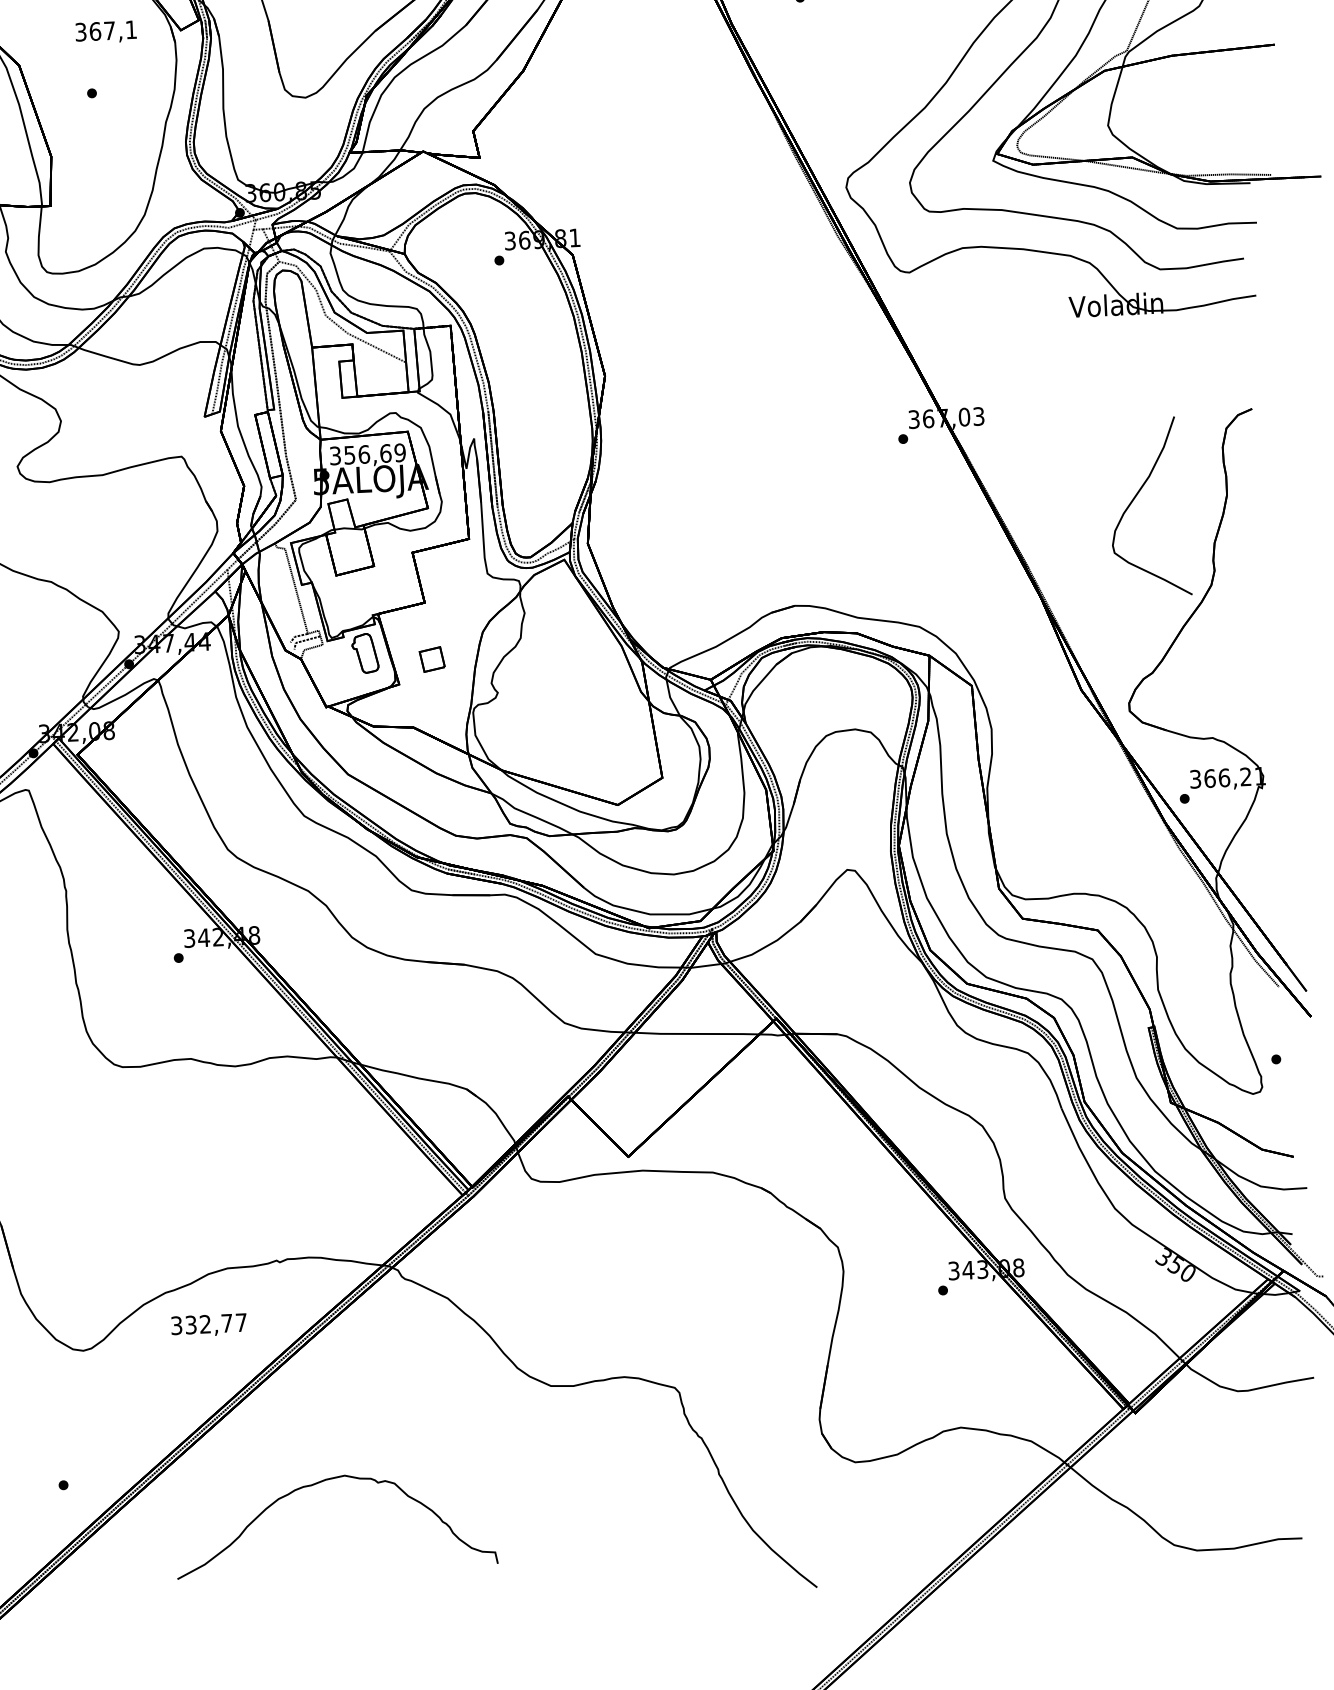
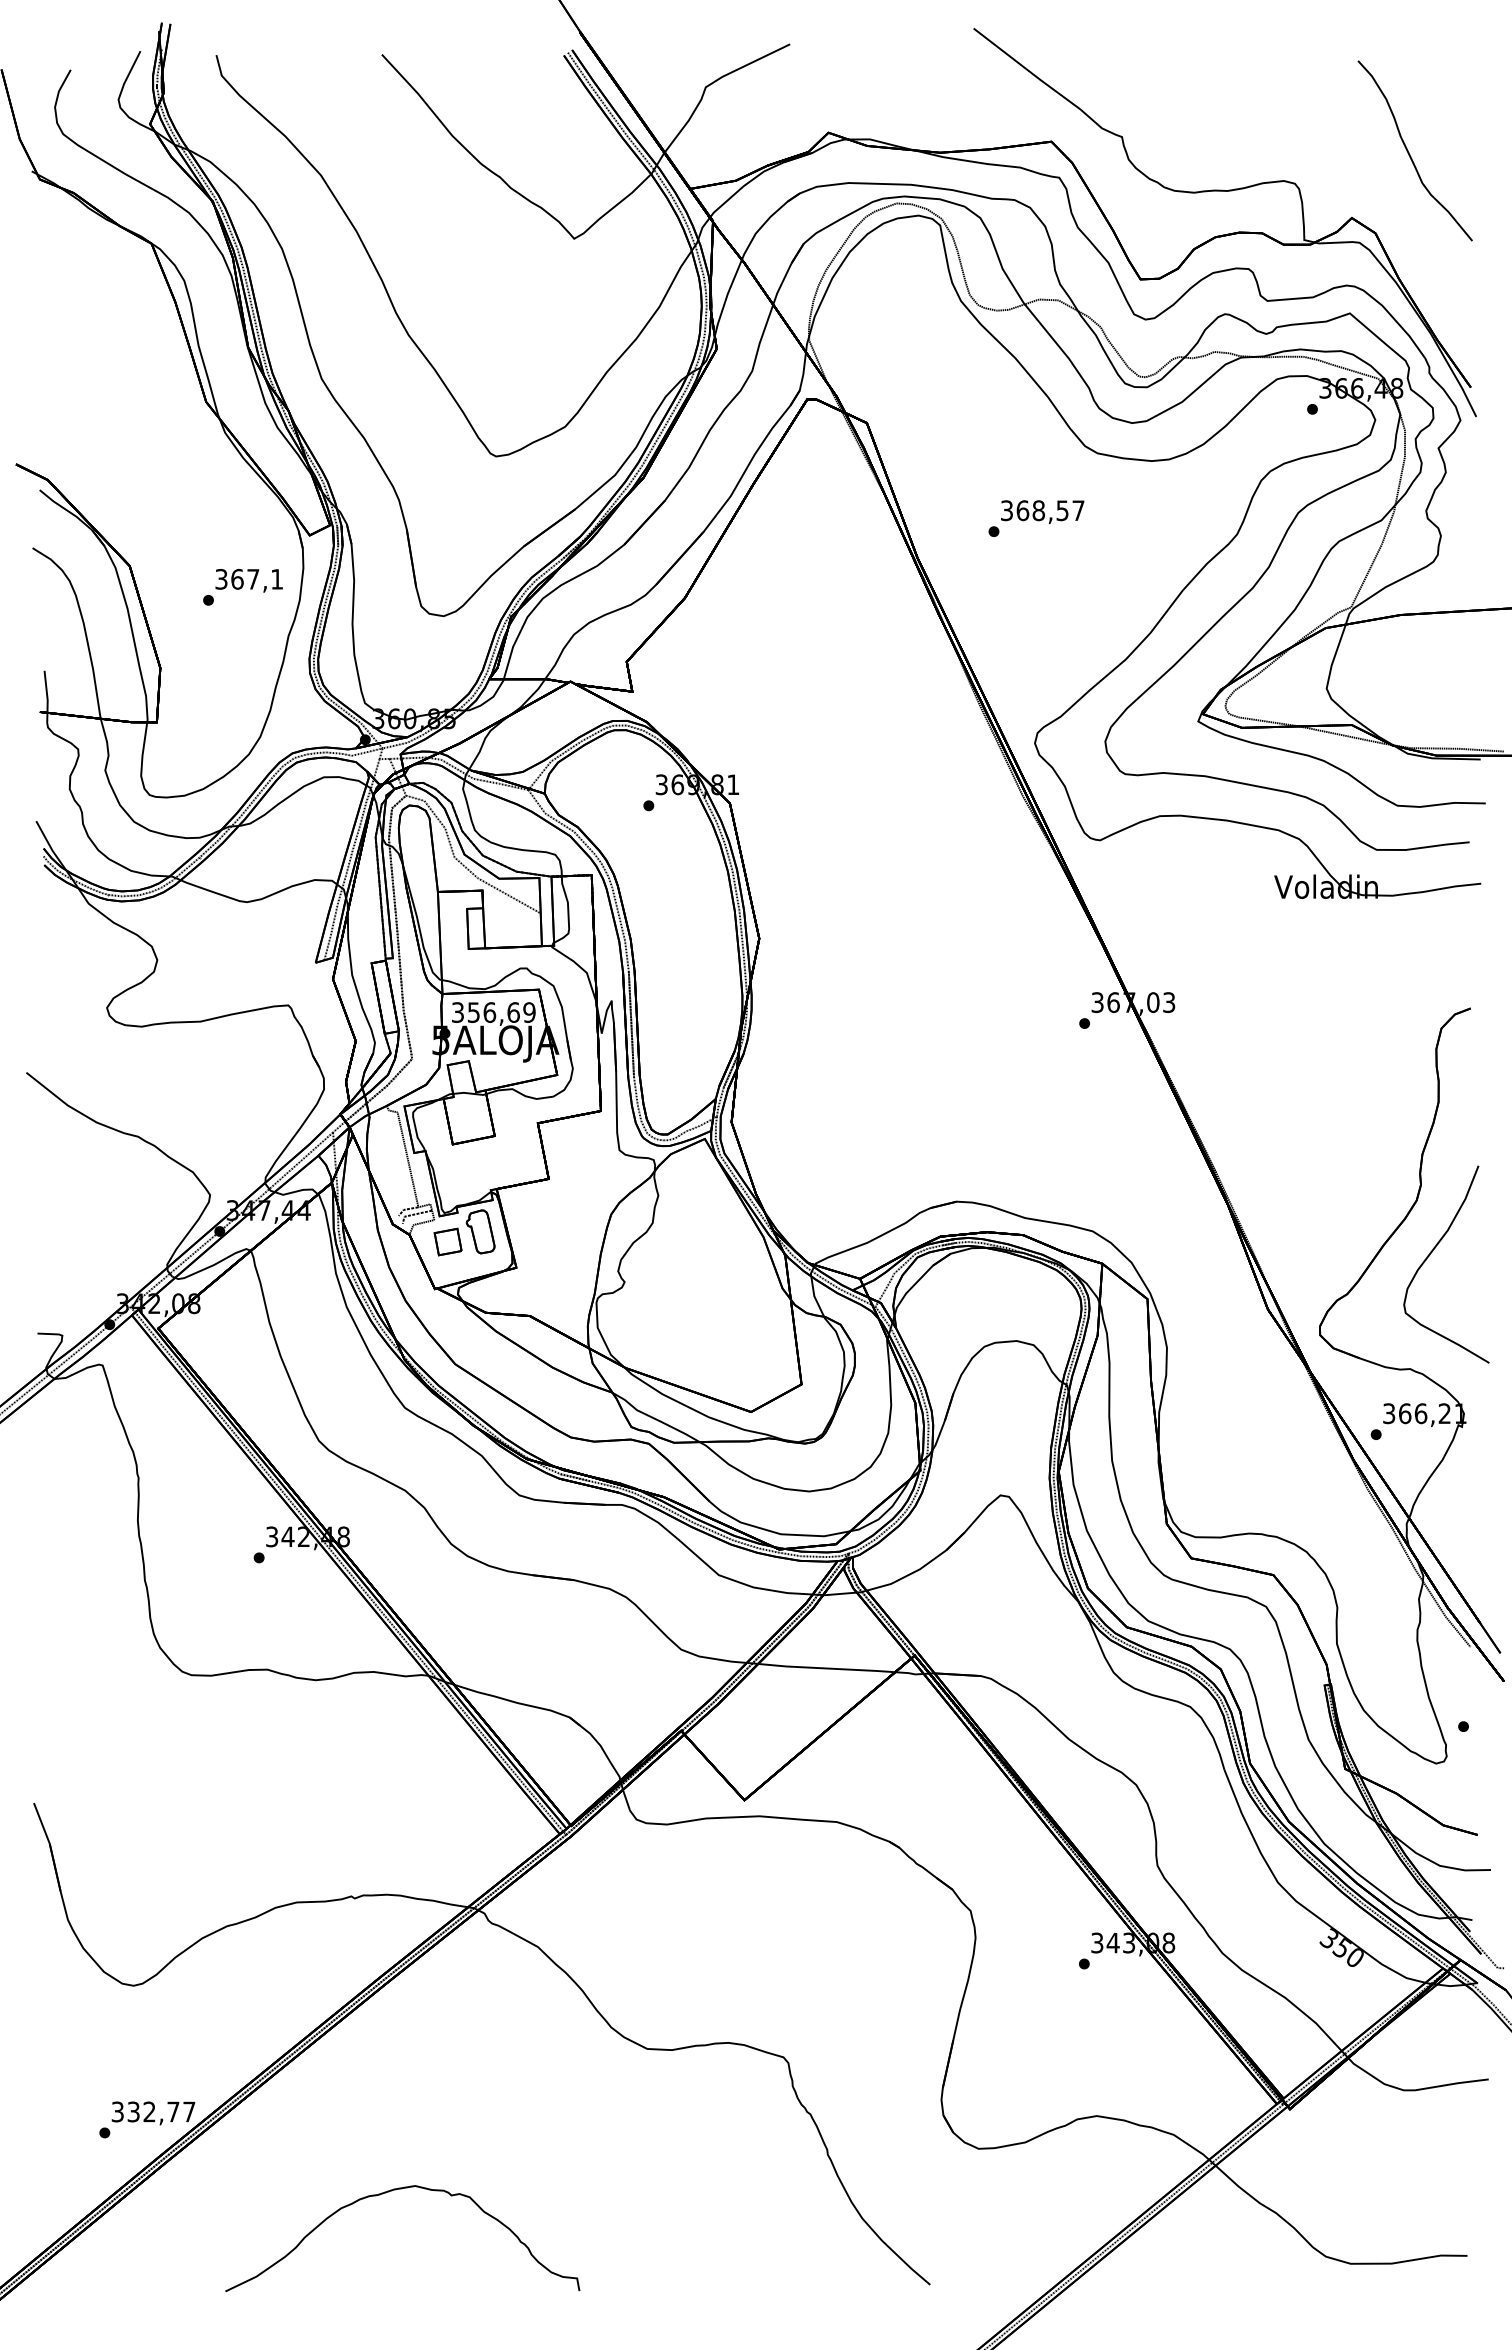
text: (105, 32) -> (248, 580), moved
curve: (1134, 499) -> (1430, 1255), moved
part: (431, 659) -> (447, 1241), moved
text: (209, 1325) -> (153, 2113), moved
curve: (319, 1483) -> (386, 2193), moved

